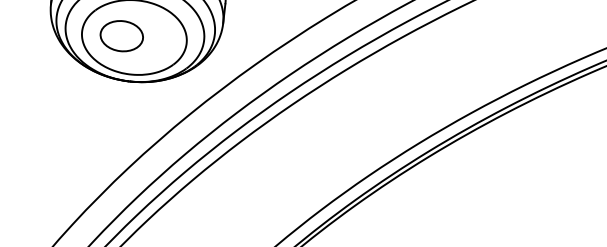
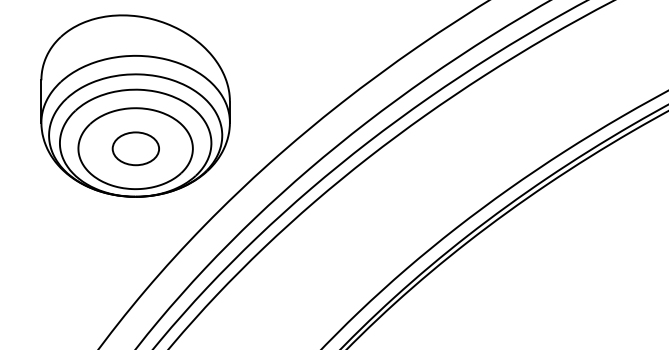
part: (121, 35) -> (135, 148), moved

